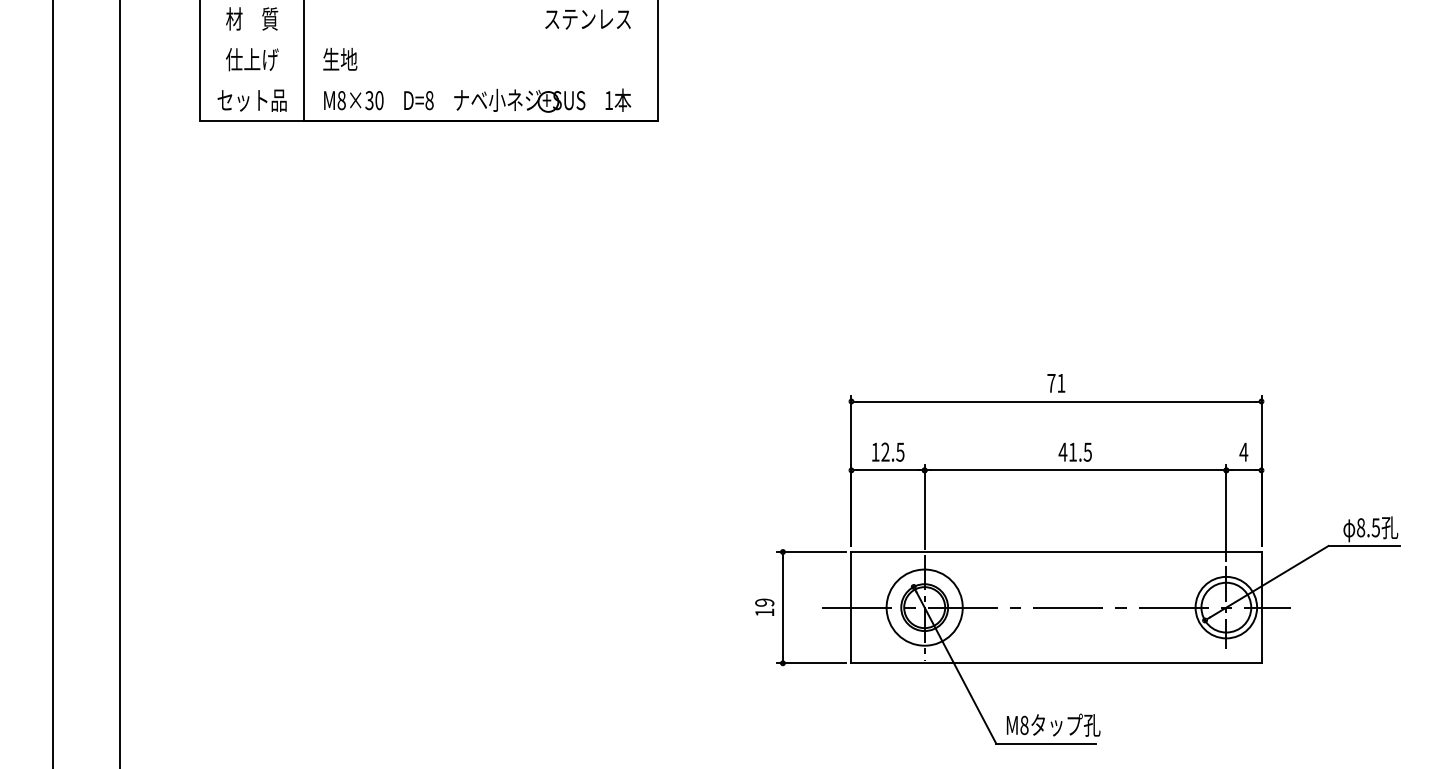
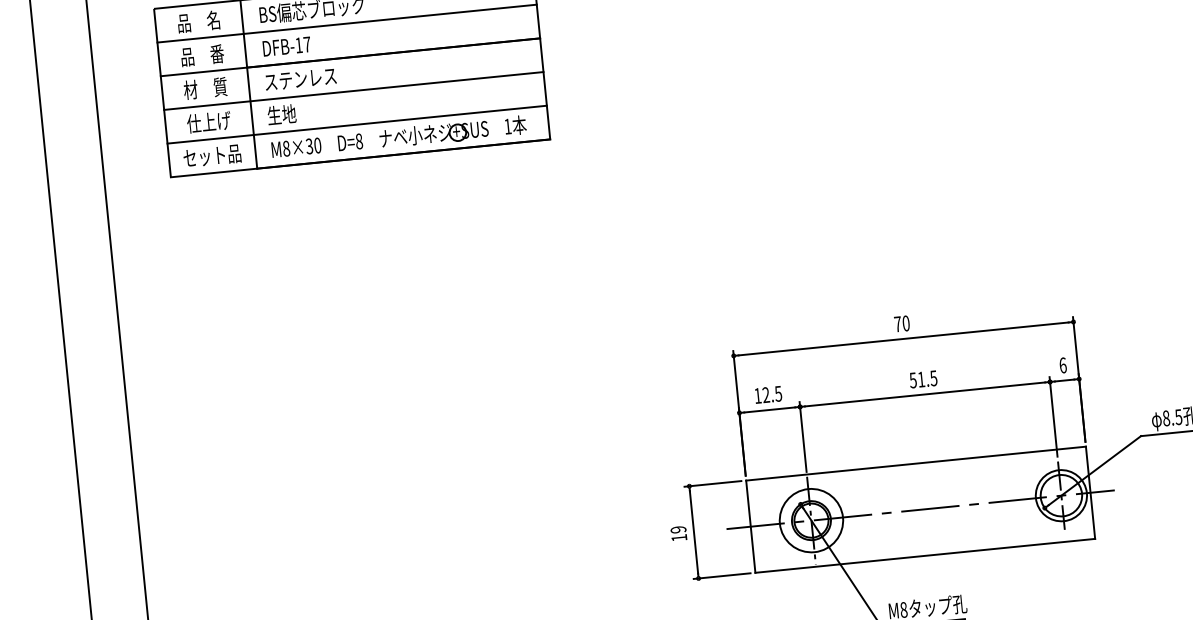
text: (587, 19) -> (300, 79), moved
line: (429, 39) -> (354, 90), added
line: (429, 80) -> (357, 124), added
text: (1061, 382) -> (906, 322), 71 -> 70
text: (1062, 451) -> (912, 379), 41.5 -> 51.5
text: (1243, 451) -> (1062, 364), 4 -> 6

